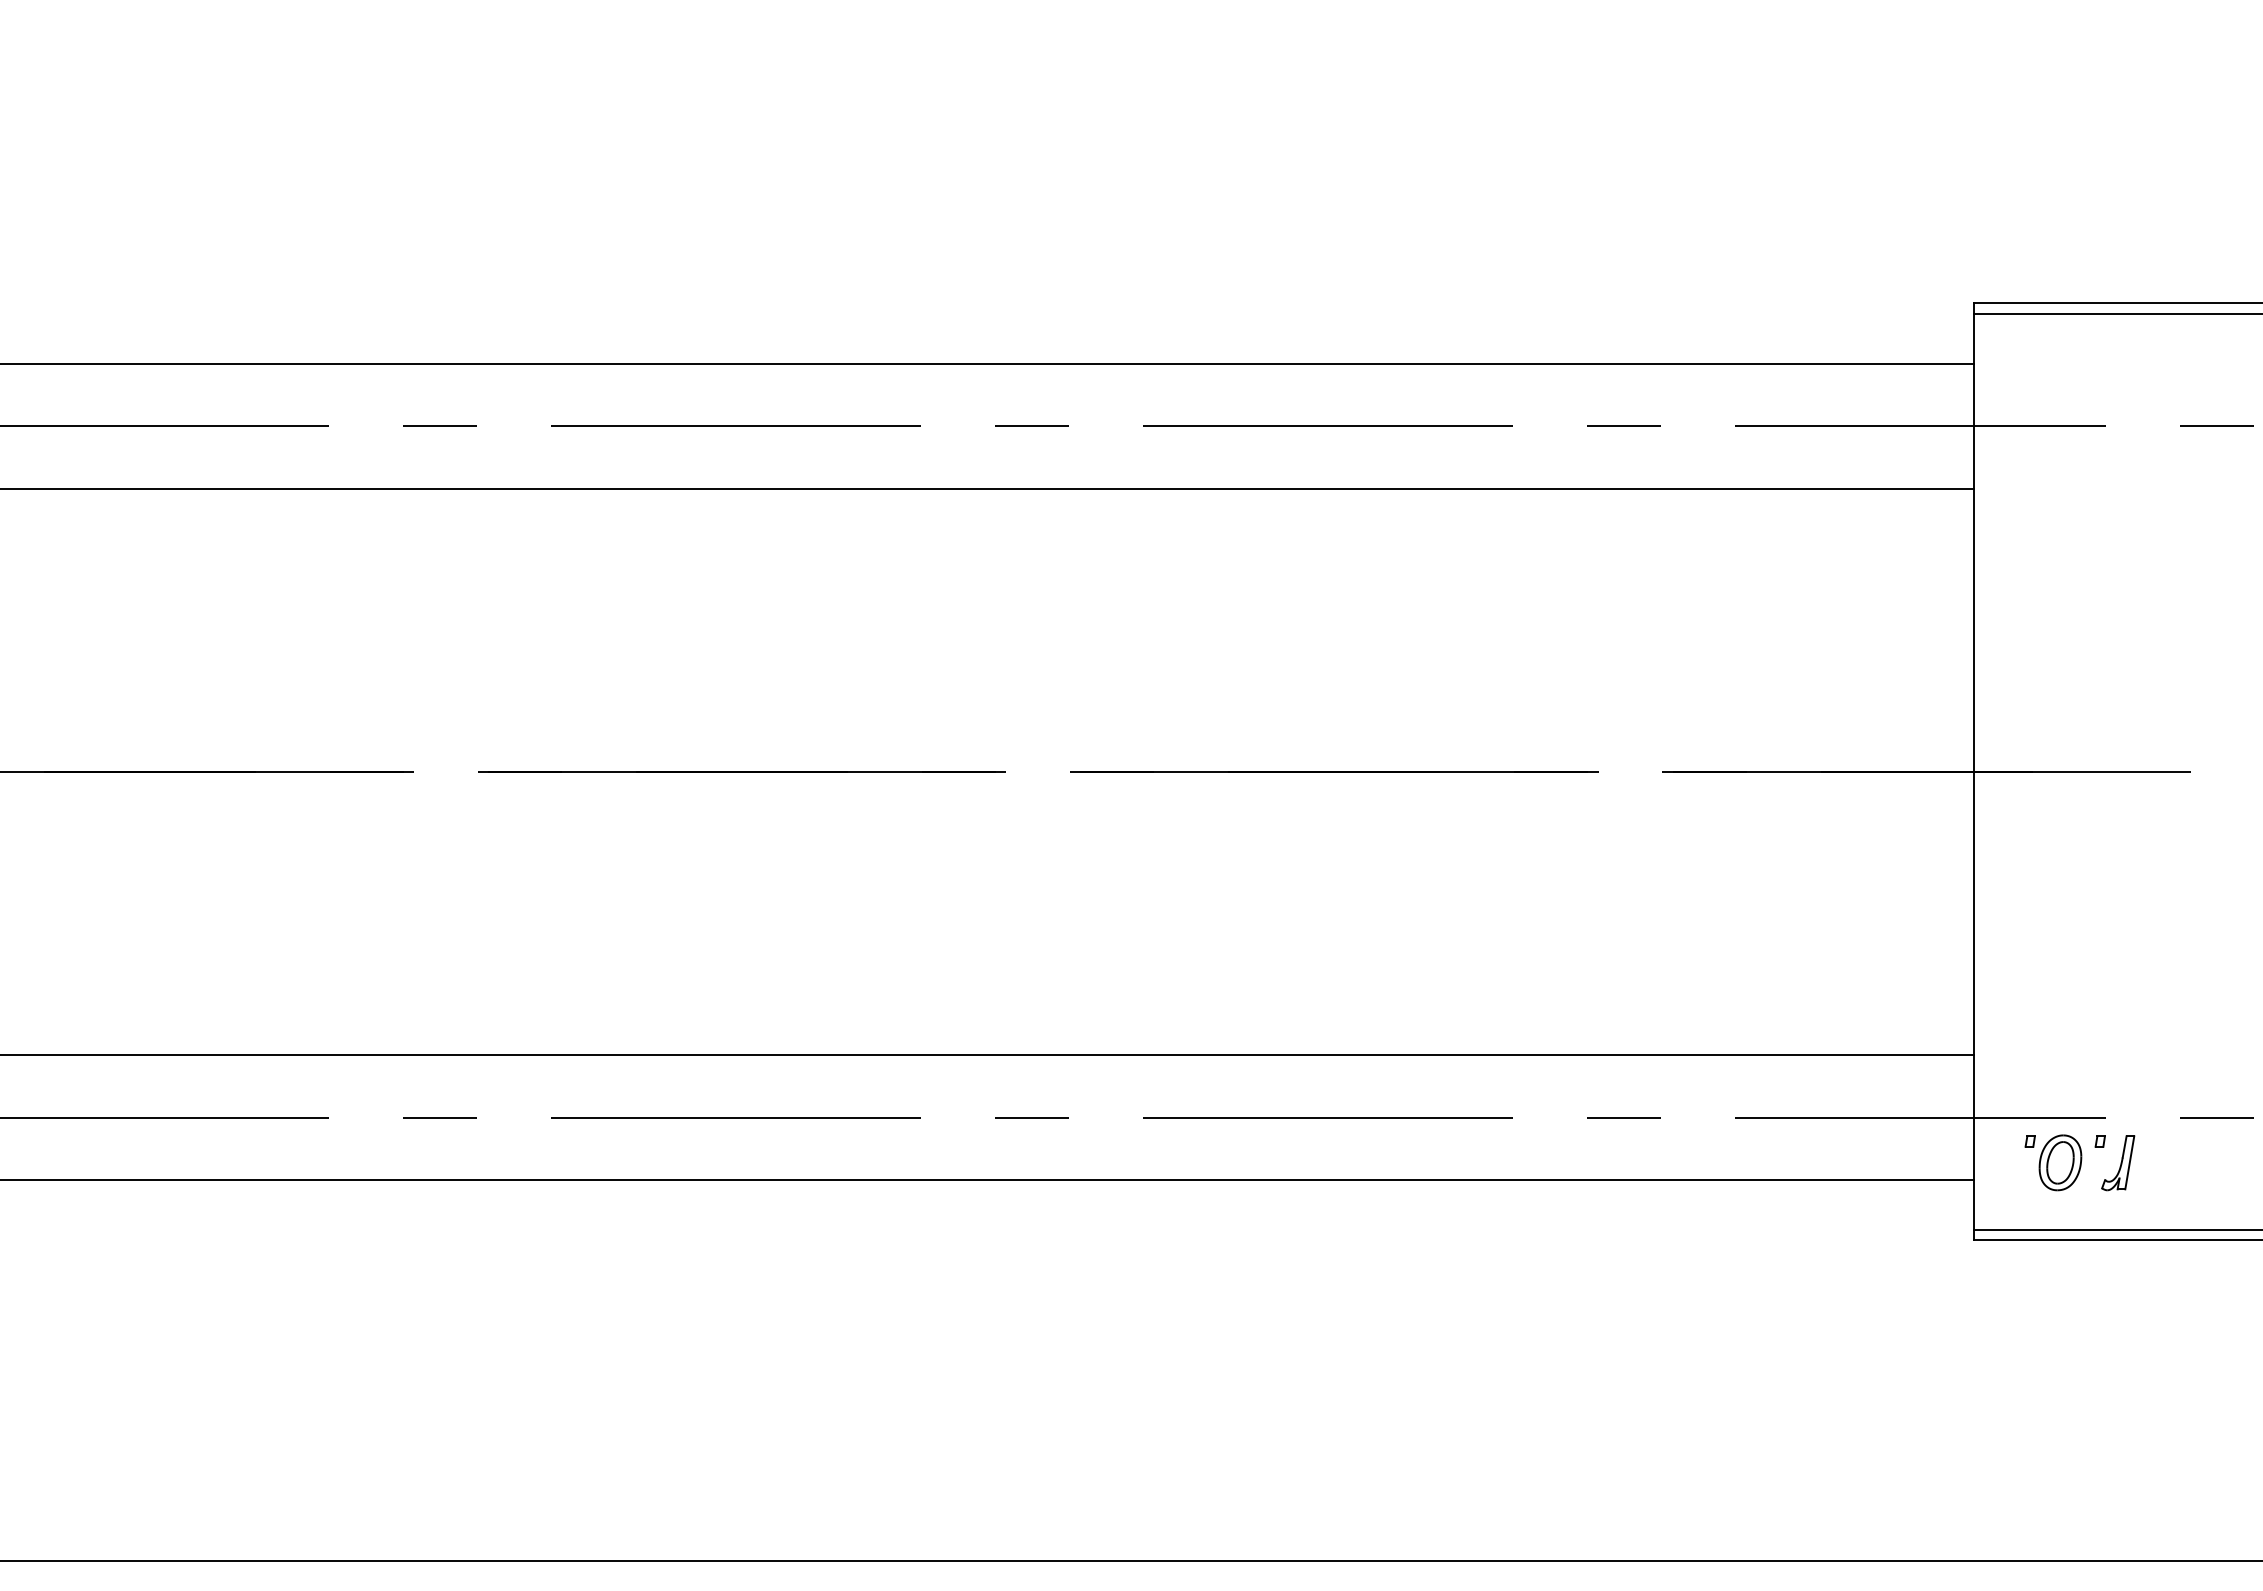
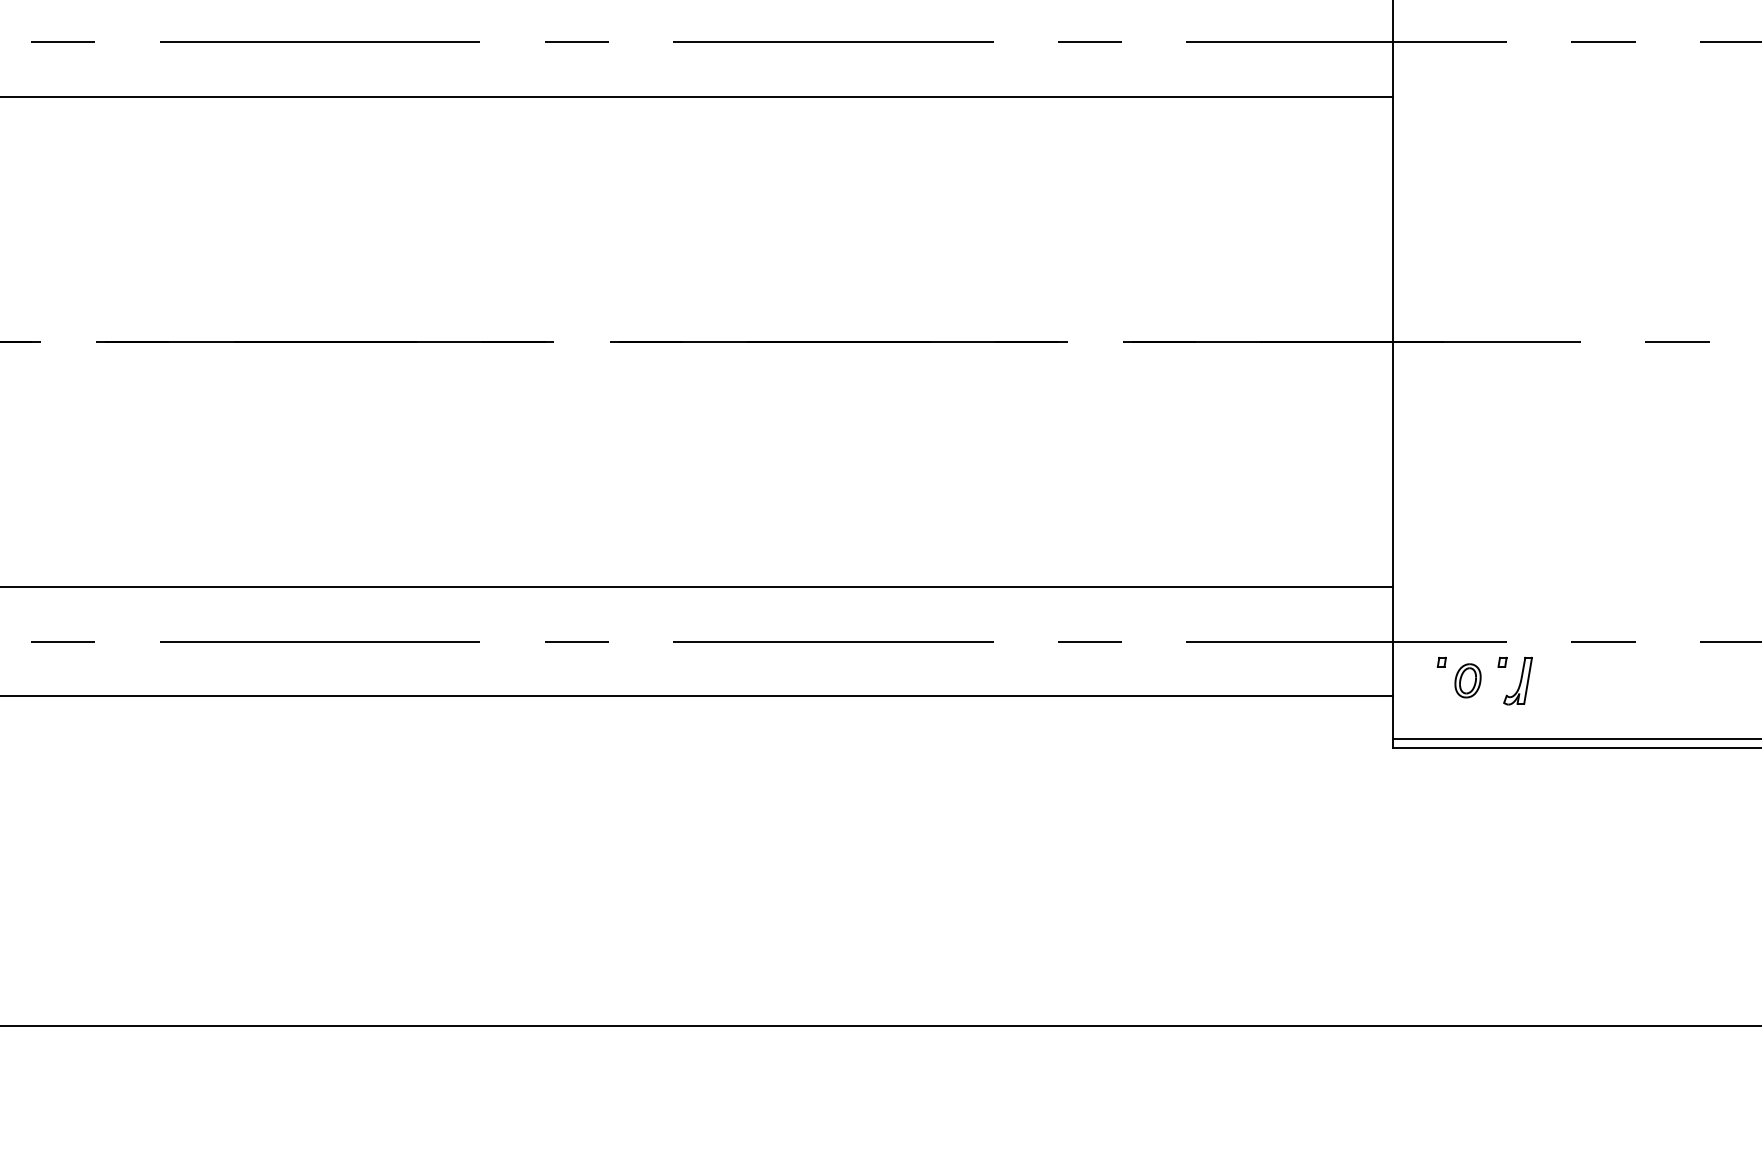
part: (2060, 1162) -> (1468, 680), size x0.7

